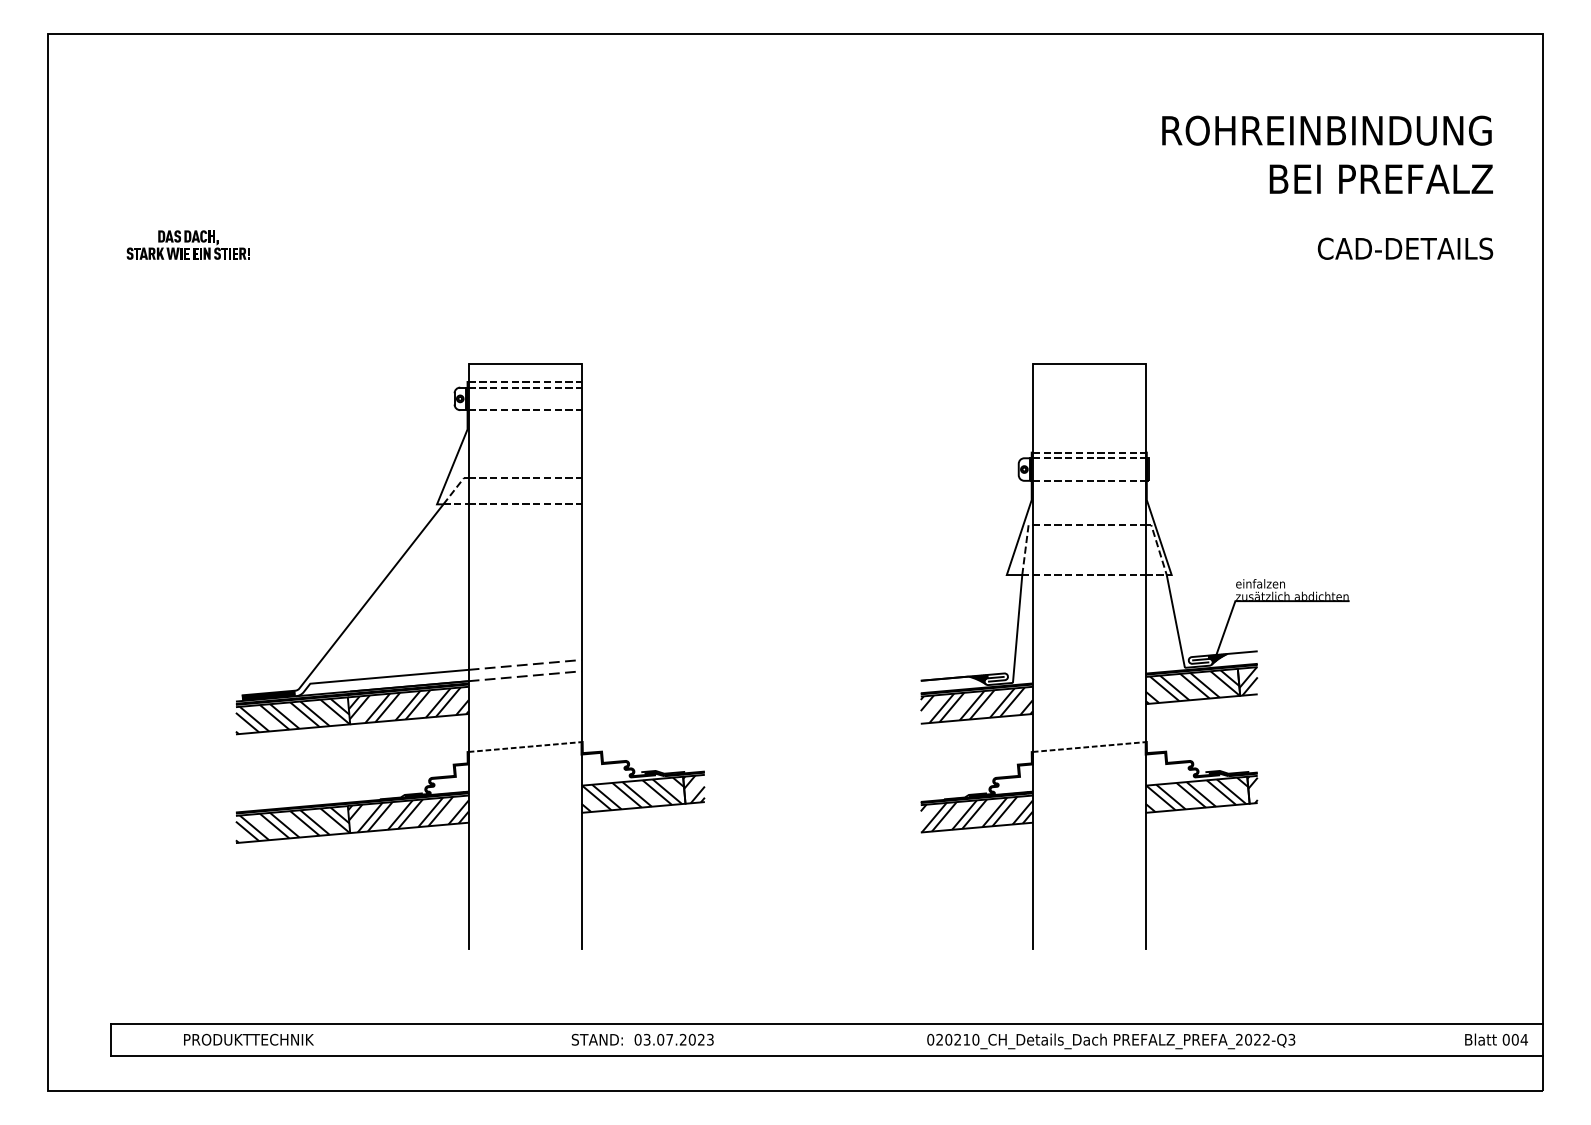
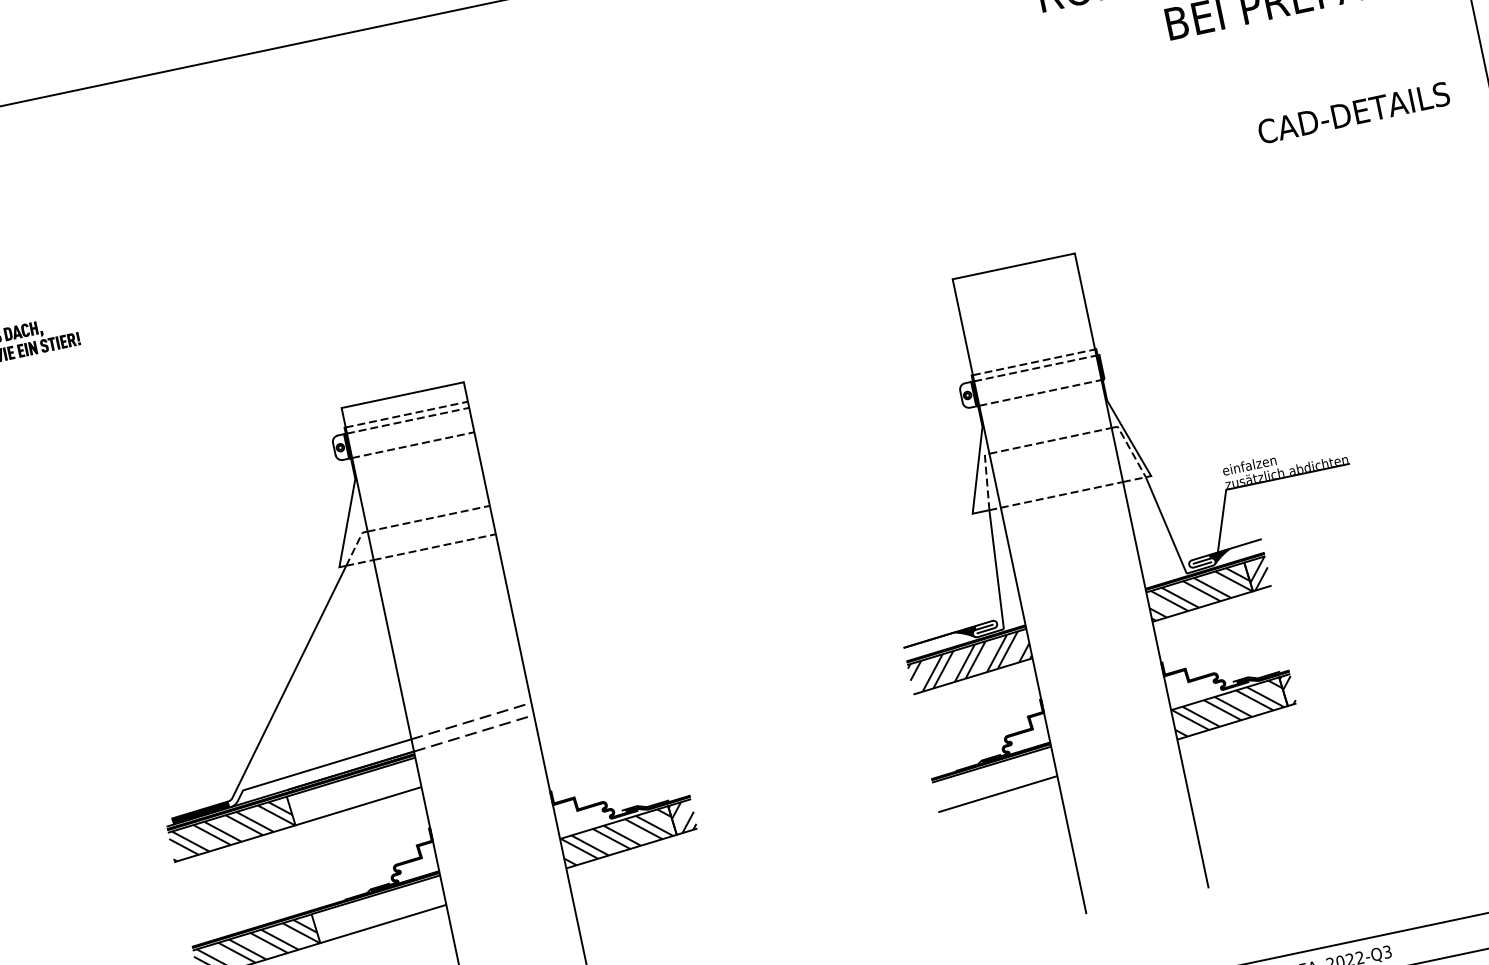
text: (1405, 248) -> (1353, 112), moved
hatch: (408, 705) -> (354, 791), removed
line: (524, 746) -> (489, 809), removed
line: (1088, 746) -> (1100, 680), removed
hatch: (408, 814) -> (379, 909), removed
hatch: (976, 814) -> (994, 780), removed

